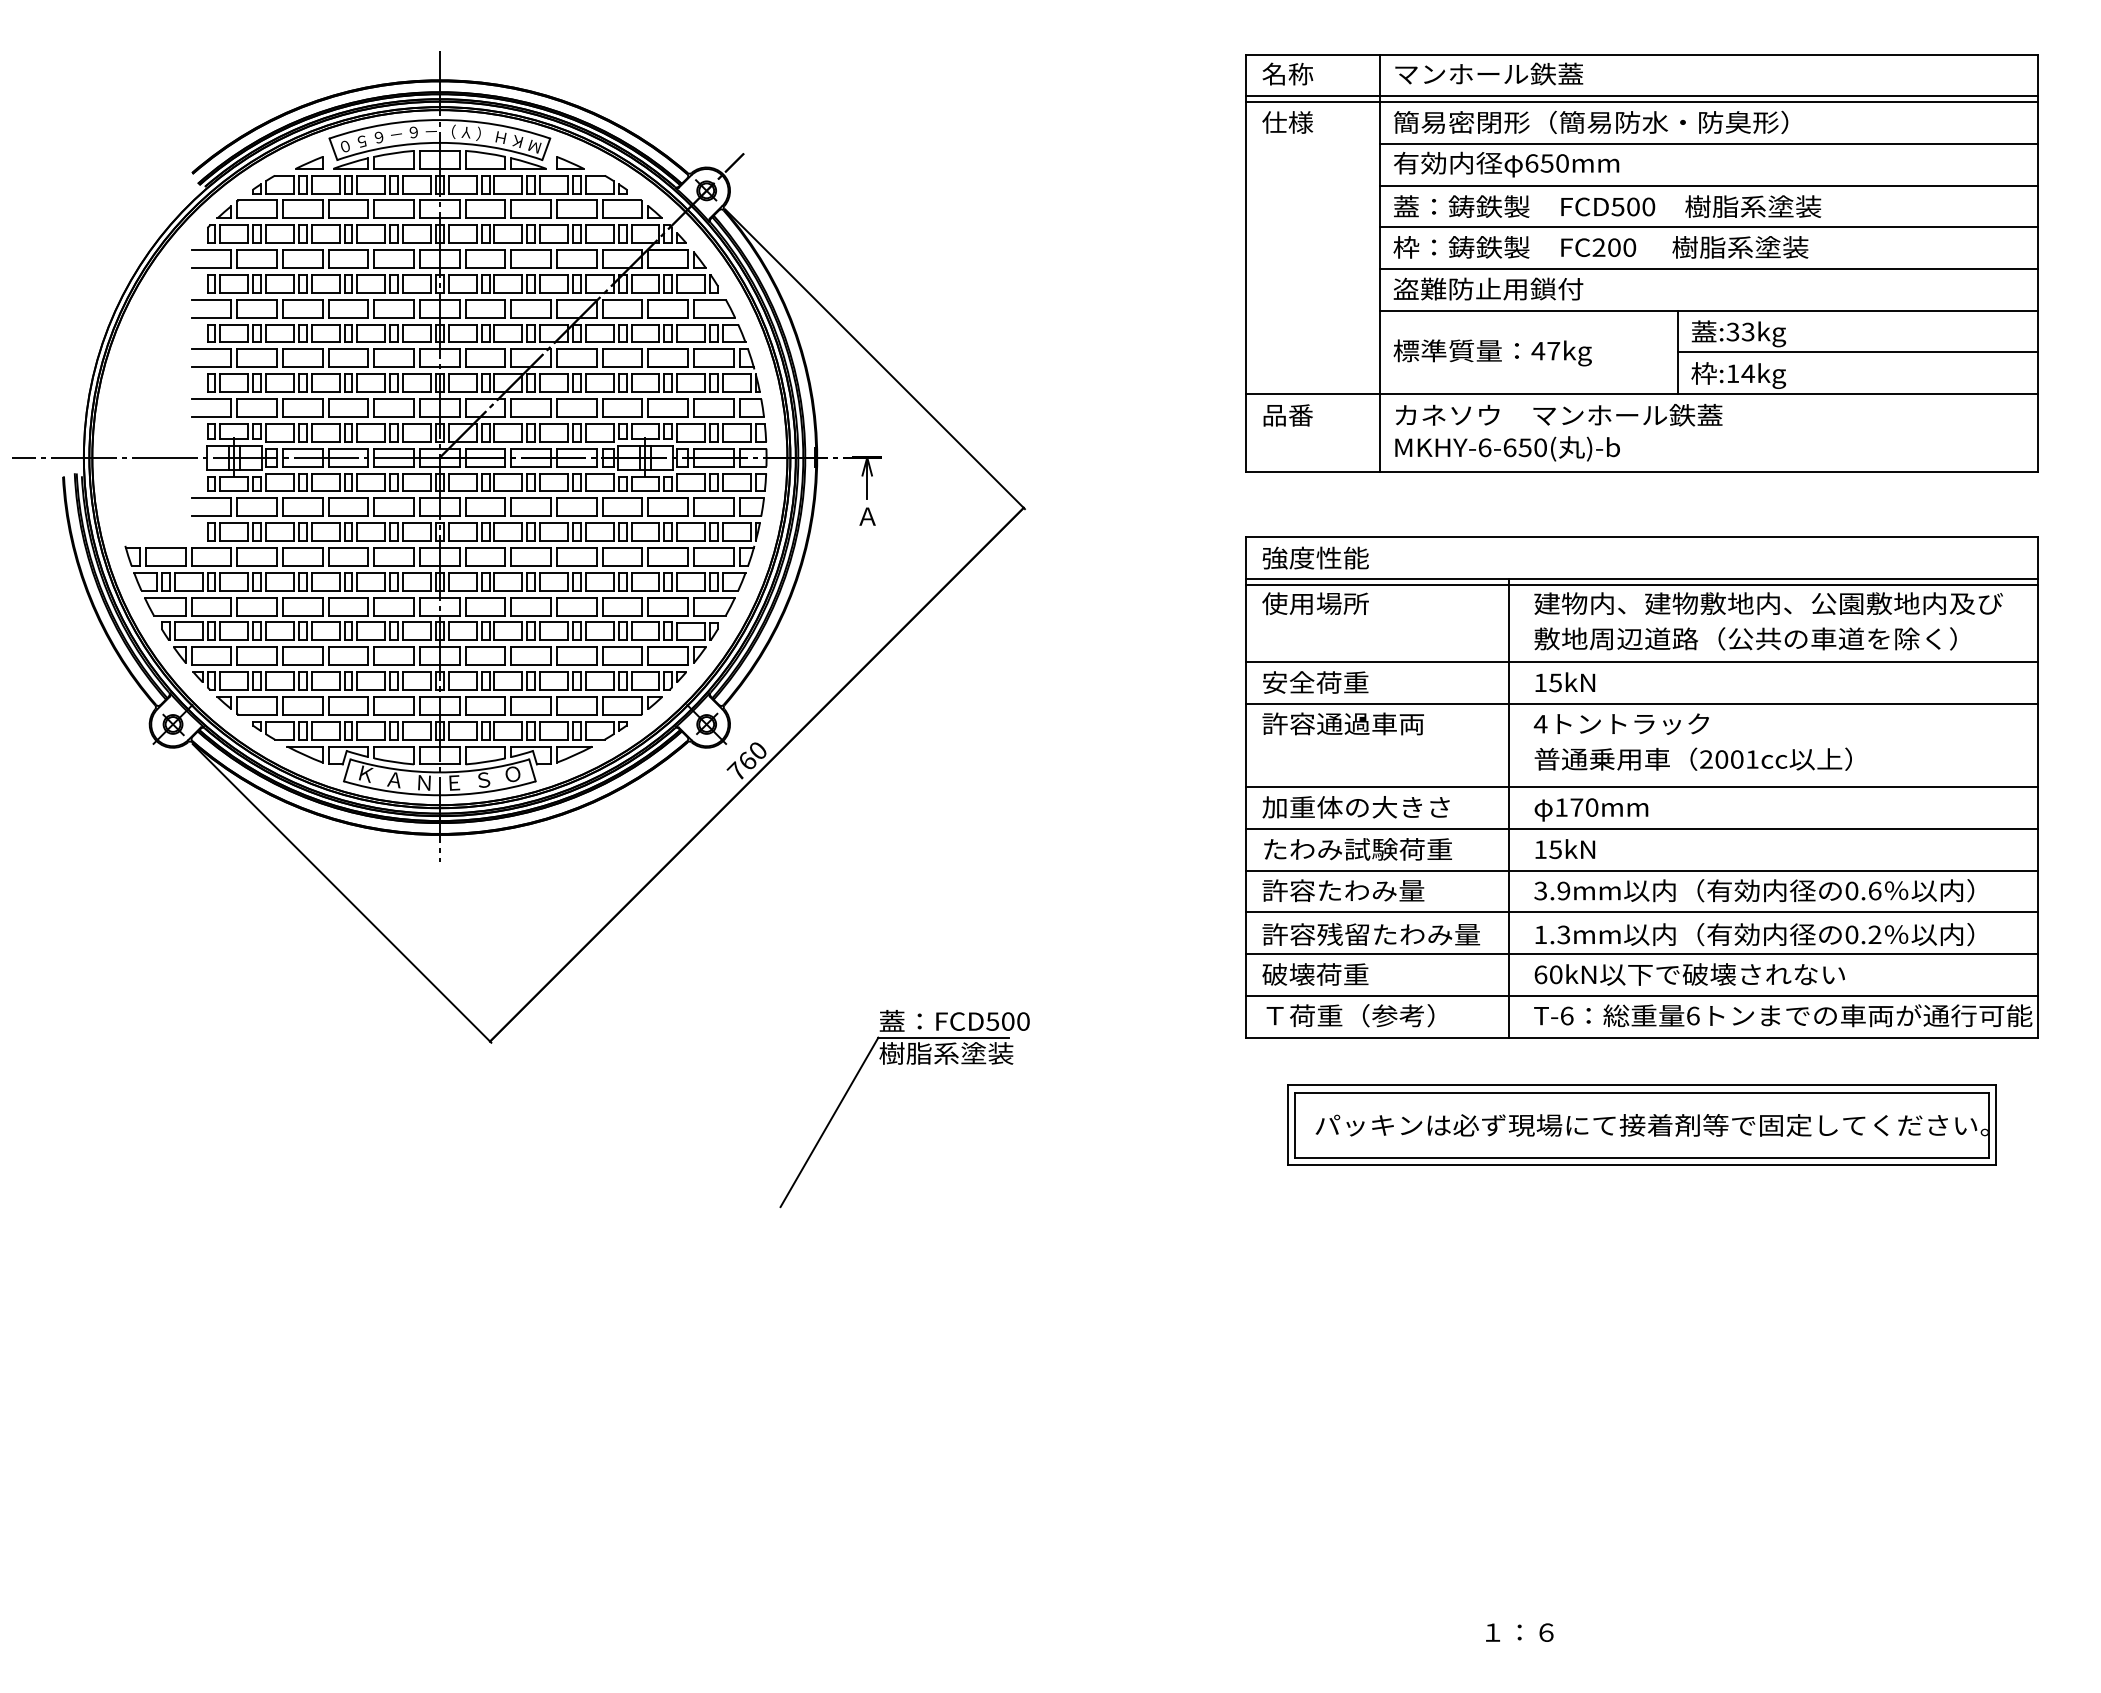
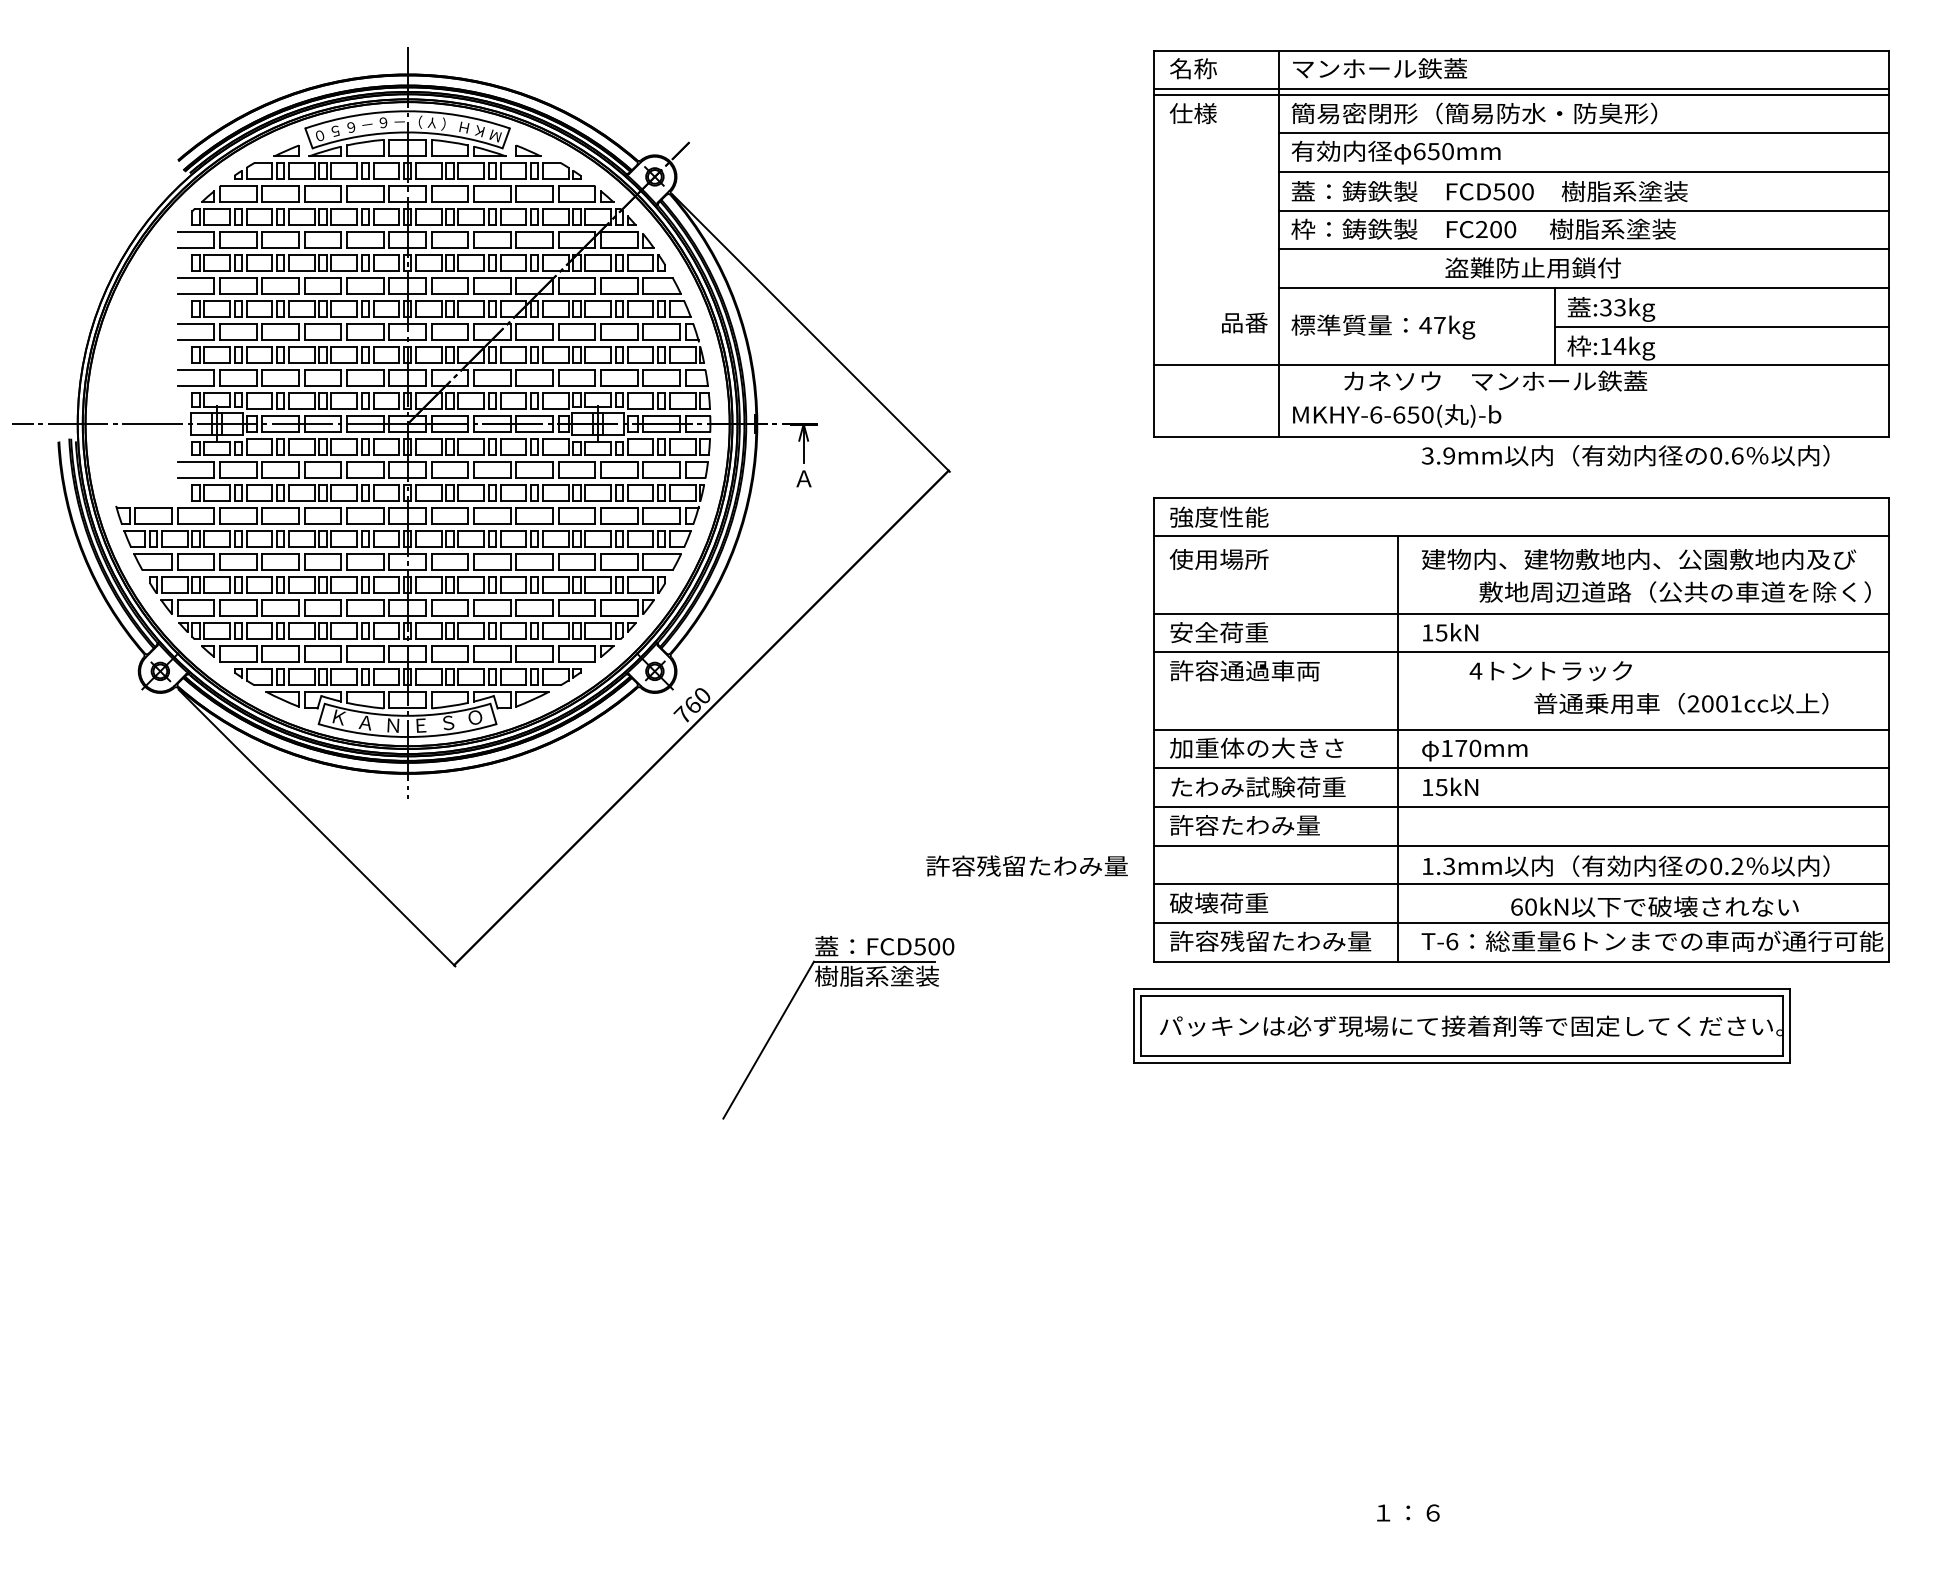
text: (1488, 288) -> (1533, 267), moved
text: (1287, 415) -> (1244, 323), moved
text: (1559, 415) -> (1496, 381), moved
line: (1641, 584) -> (1521, 541), removed
text: (1745, 638) -> (1675, 591), moved
text: (1620, 723) -> (1549, 670), moved
text: (1692, 758) -> (1680, 702), moved
text: (1754, 890) -> (1625, 455), moved
text: (1371, 934) -> (1027, 866), moved
text: (1689, 974) -> (1654, 906), moved
text: (1370, 1015) -> (1270, 941), Ｔ荷重（参考） -> 許容残留たわみ量
part: (1641, 1124) -> (1461, 1025), moved

